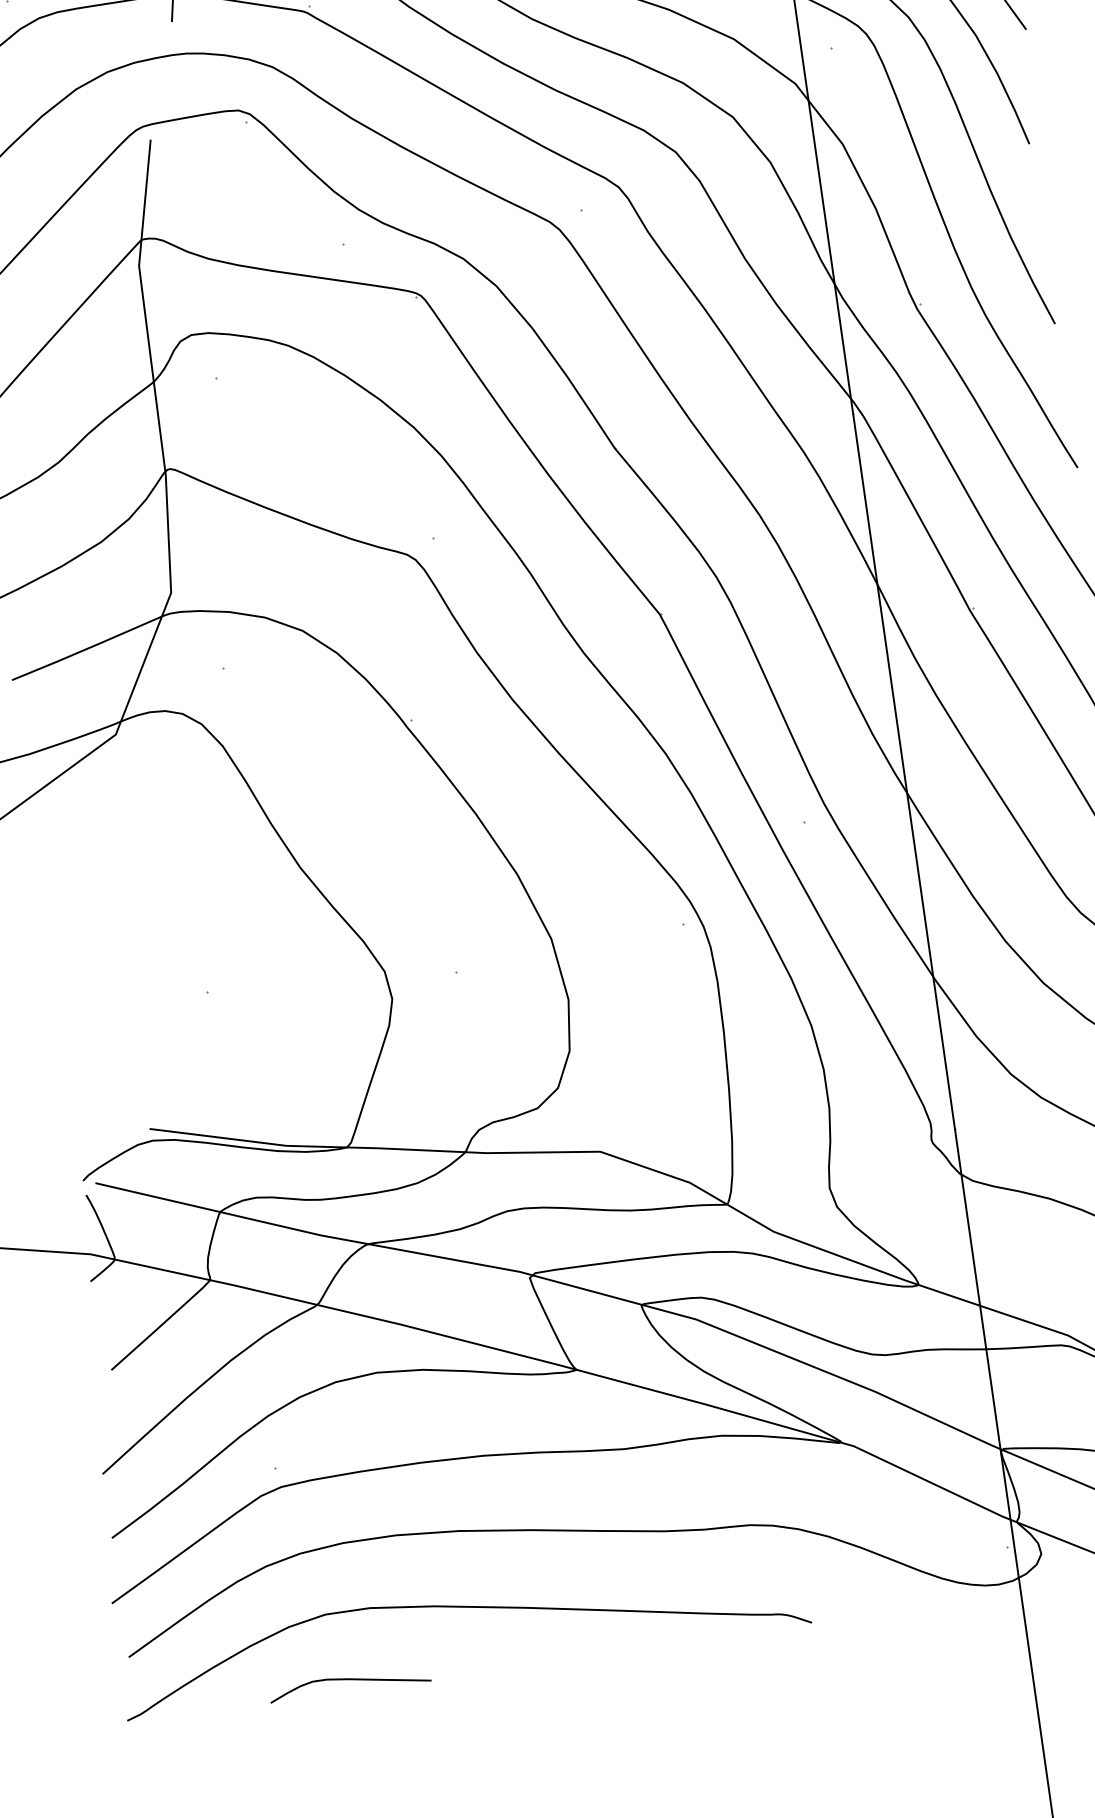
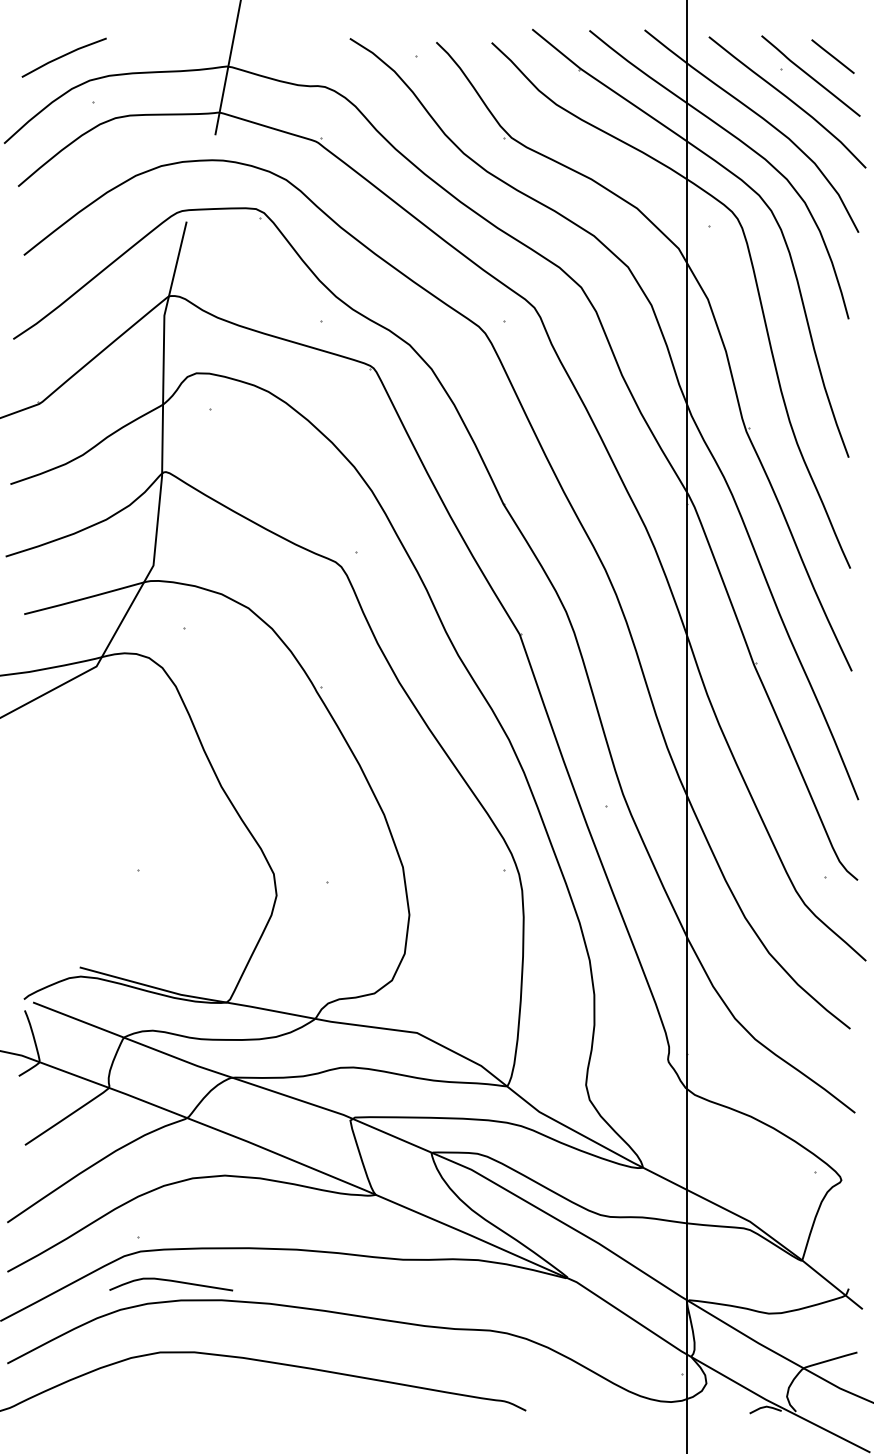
curve: (349, 1680) -> (171, 1281), moved

